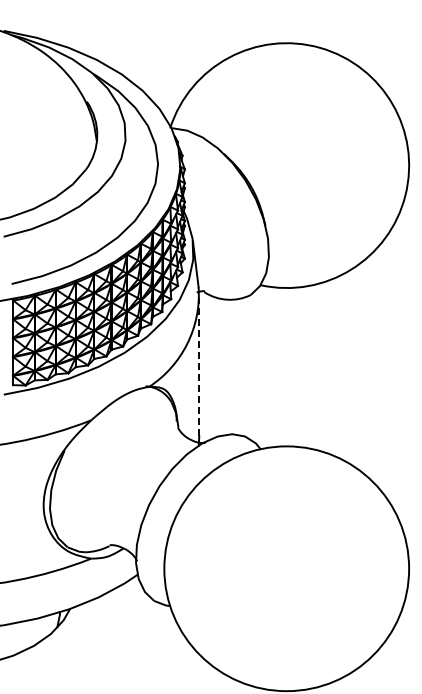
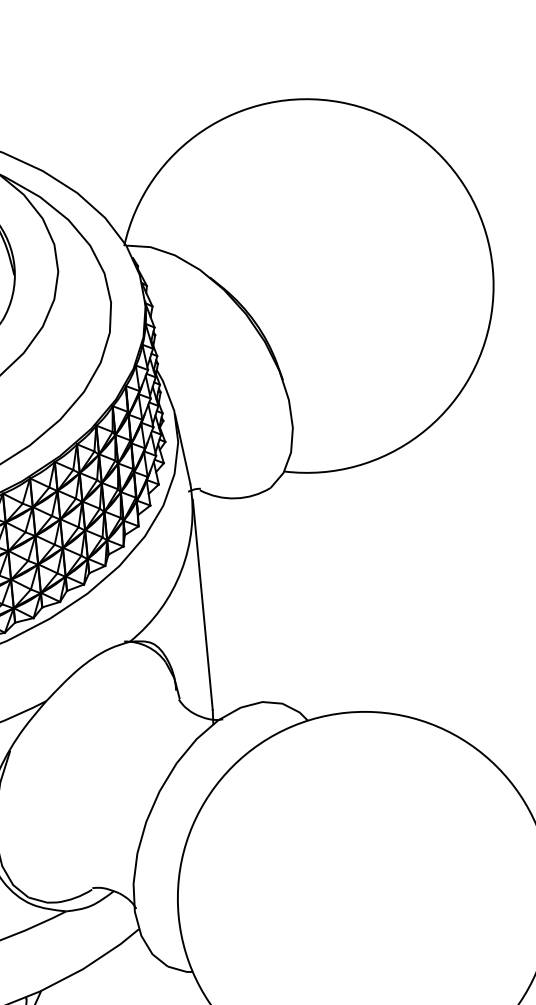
line: (199, 366) -> (203, 603), dashed -> solid

